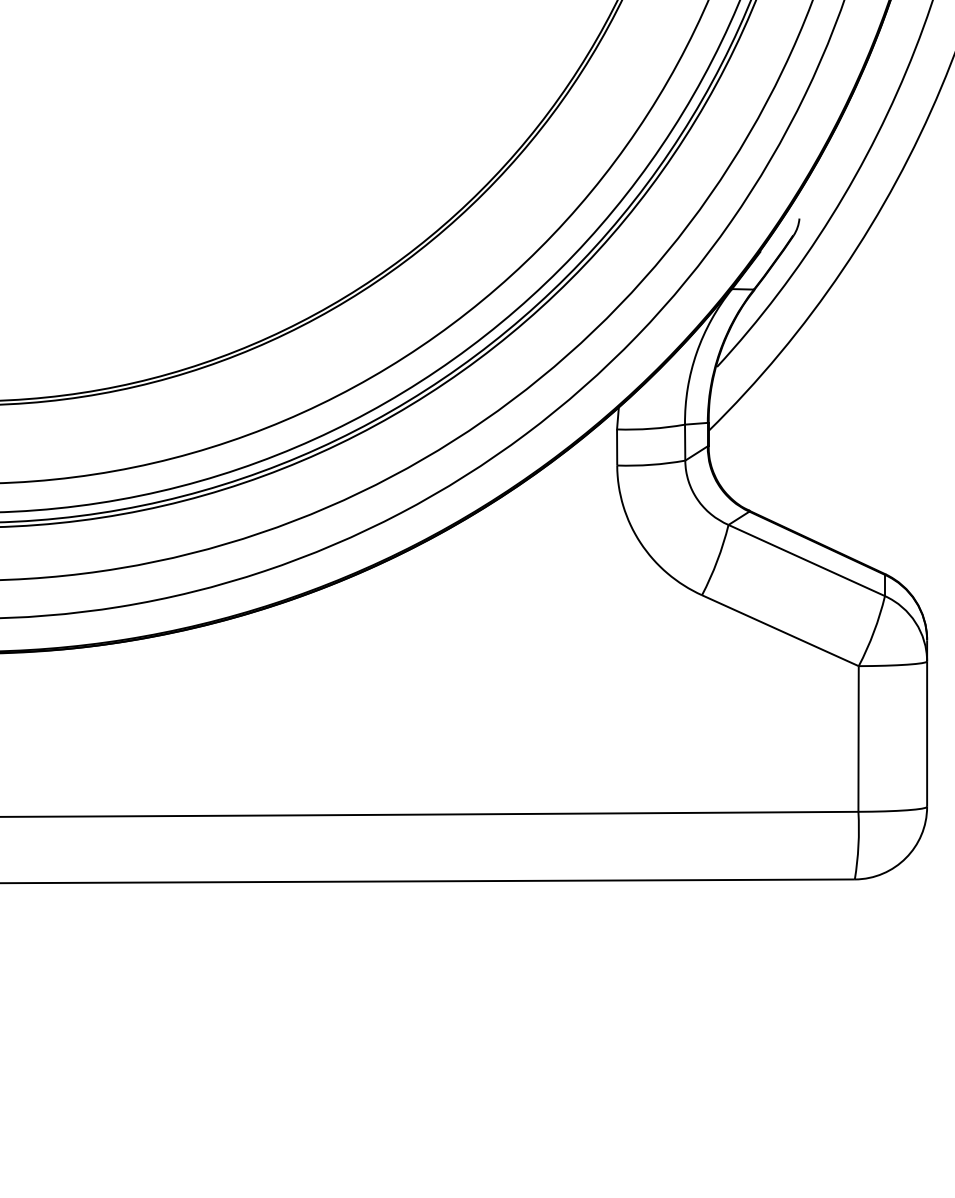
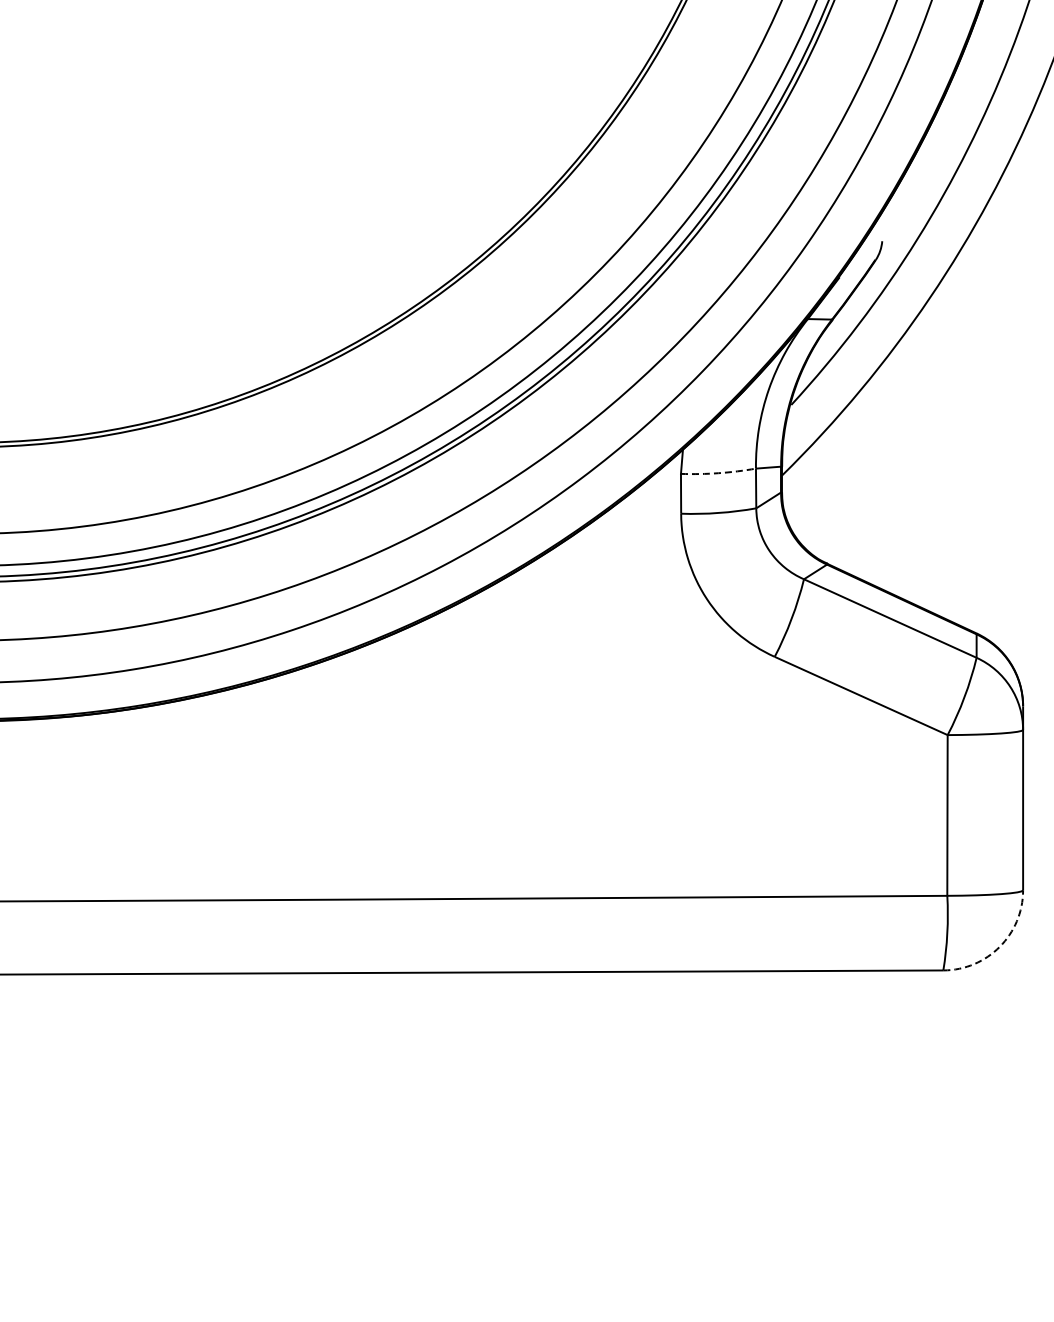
arc: (651, 429) -> (718, 473), solid -> dashed
arc: (905, 857) -> (999, 946), solid -> dashed

